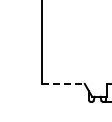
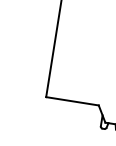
line: (63, 83) -> (72, 100), dashed -> solid

